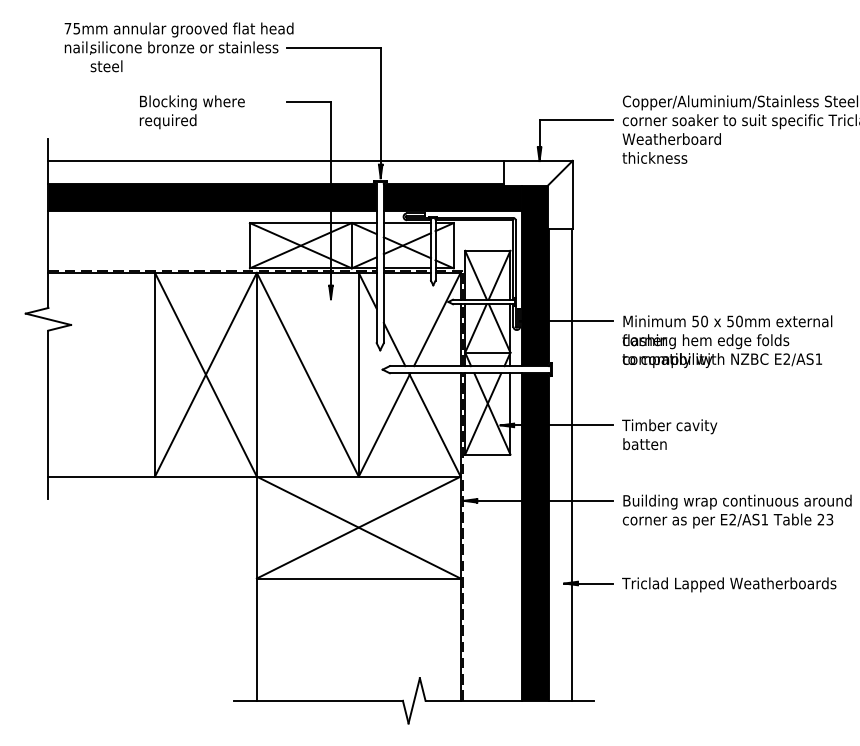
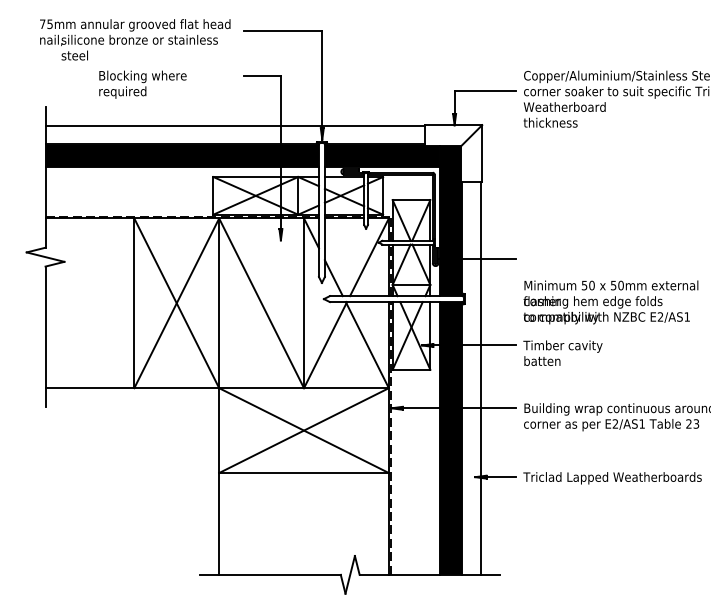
text: (178, 47) -> (134, 39), moved
text: (191, 112) -> (142, 84), moved
text: (727, 341) -> (611, 302), moved

